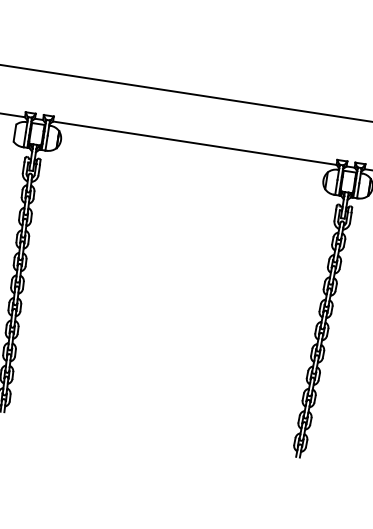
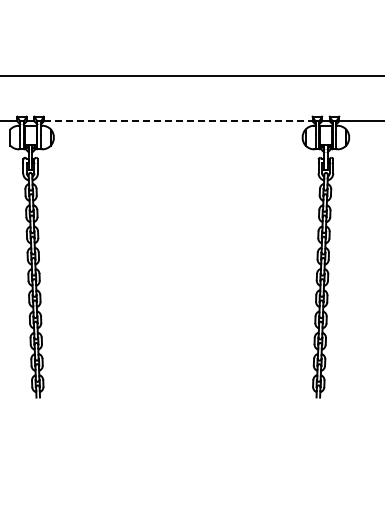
line: (195, 143) -> (178, 121), solid -> dashed

